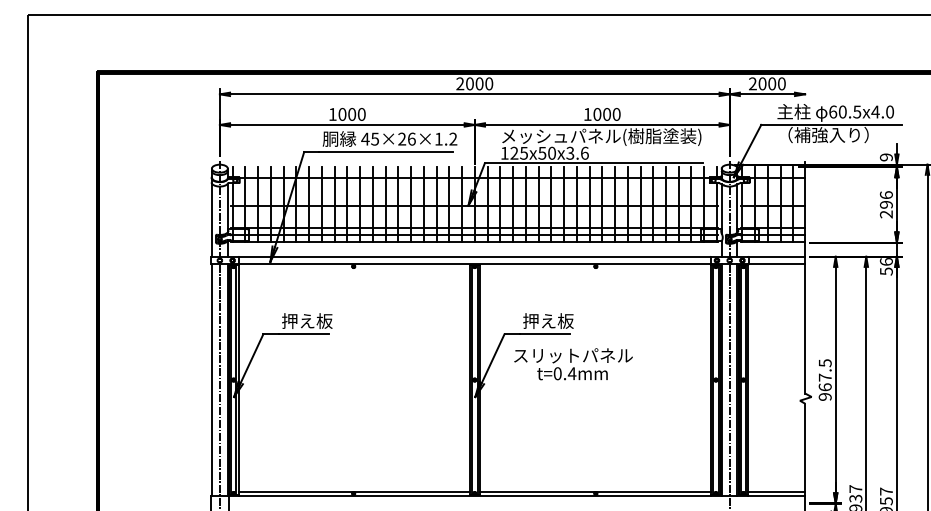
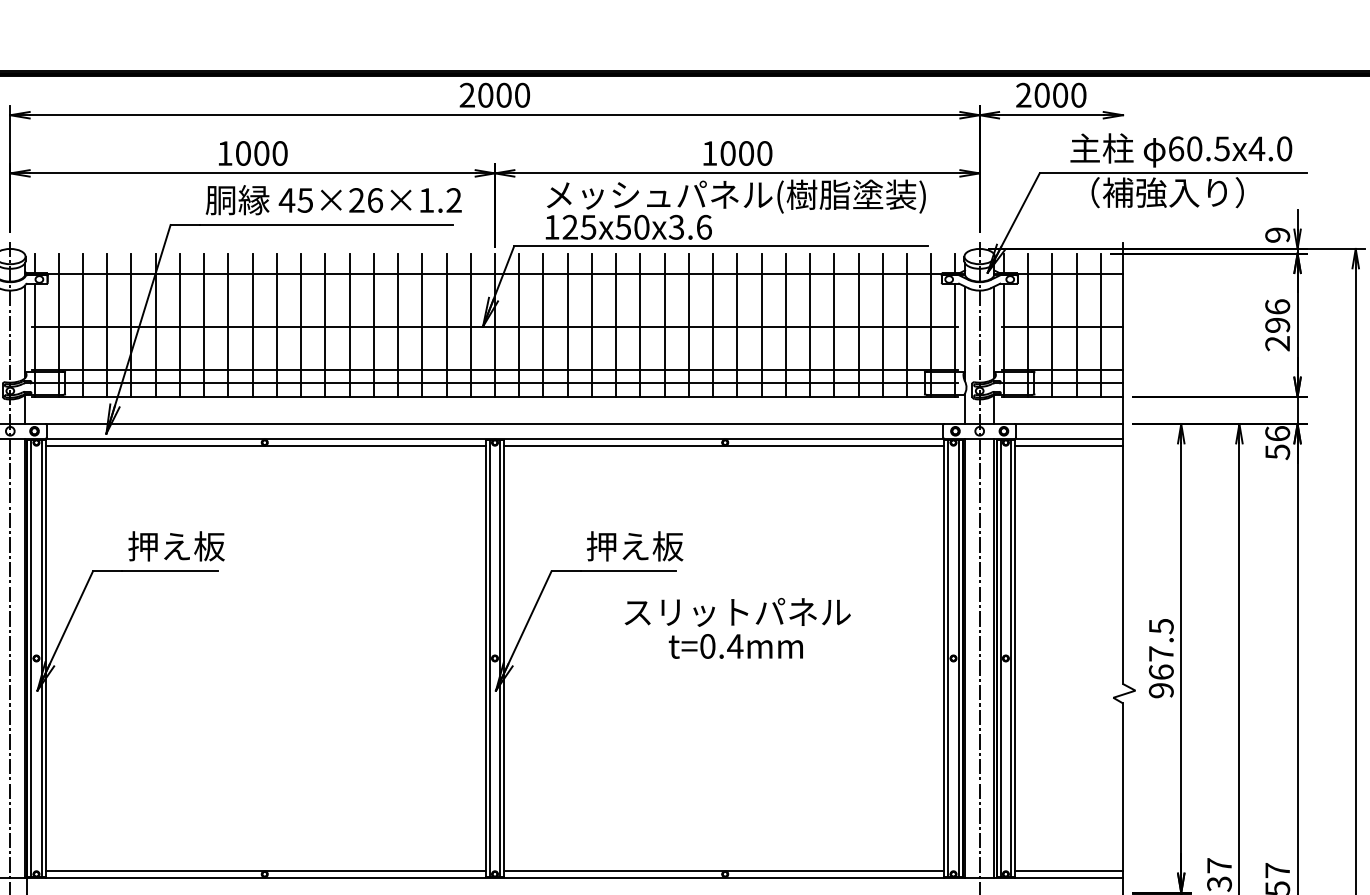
line: (353, 268) -> (264, 446), added
line: (595, 268) -> (724, 446), added
line: (776, 268) -> (1068, 446), added
text: (573, 364) -> (737, 628), moved

